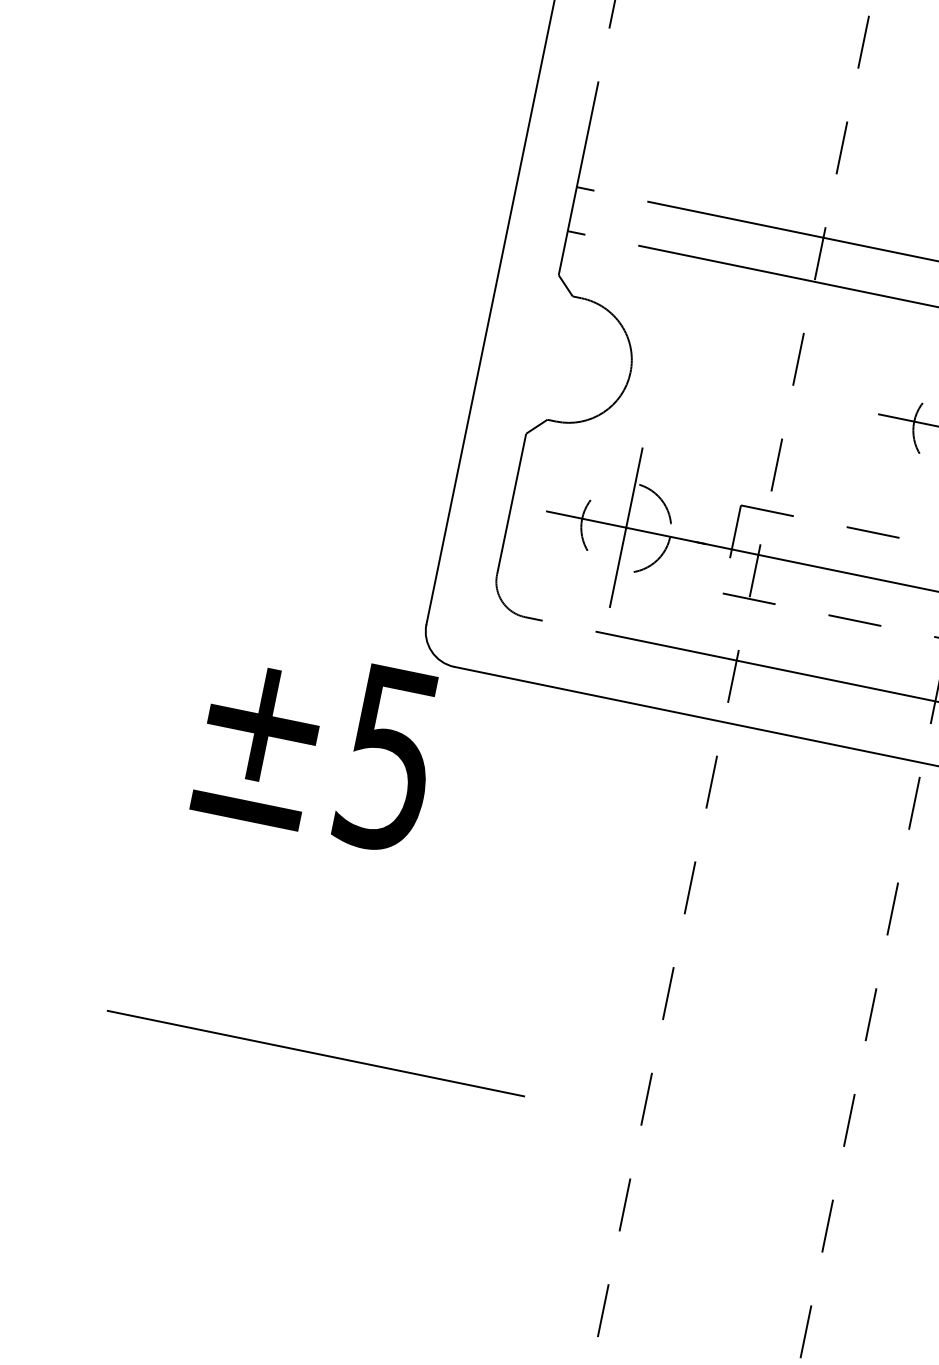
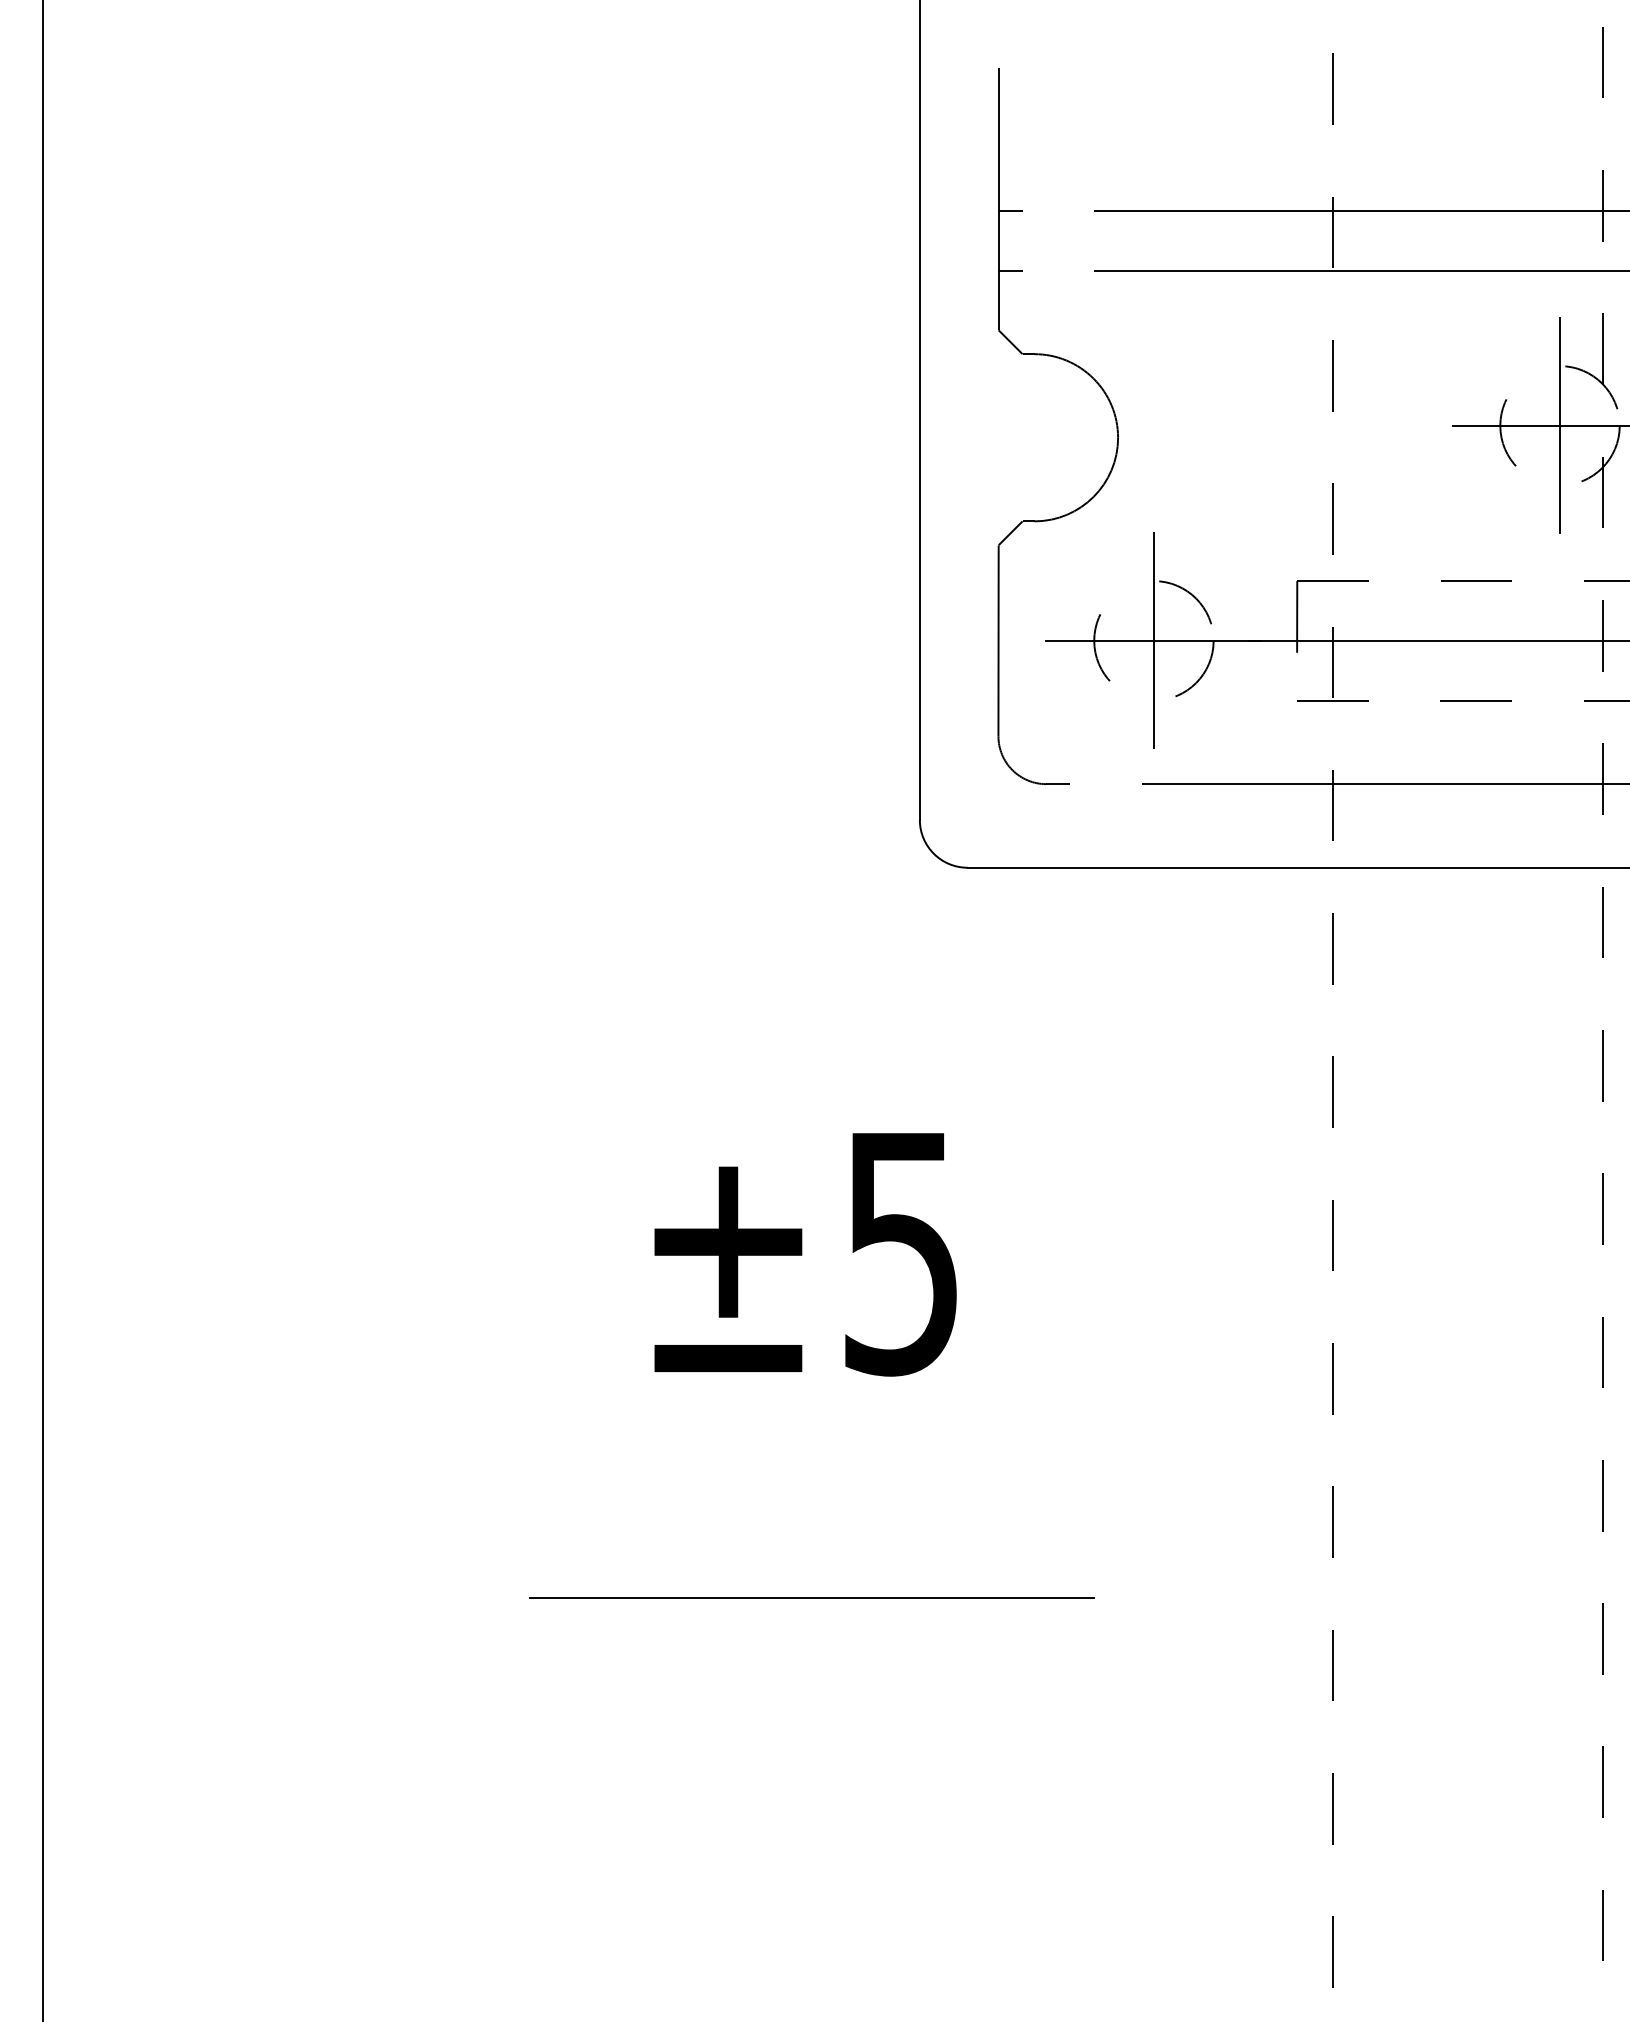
text: (318, 745) -> (805, 1254), moved
line: (315, 1053) -> (811, 1597), moved

